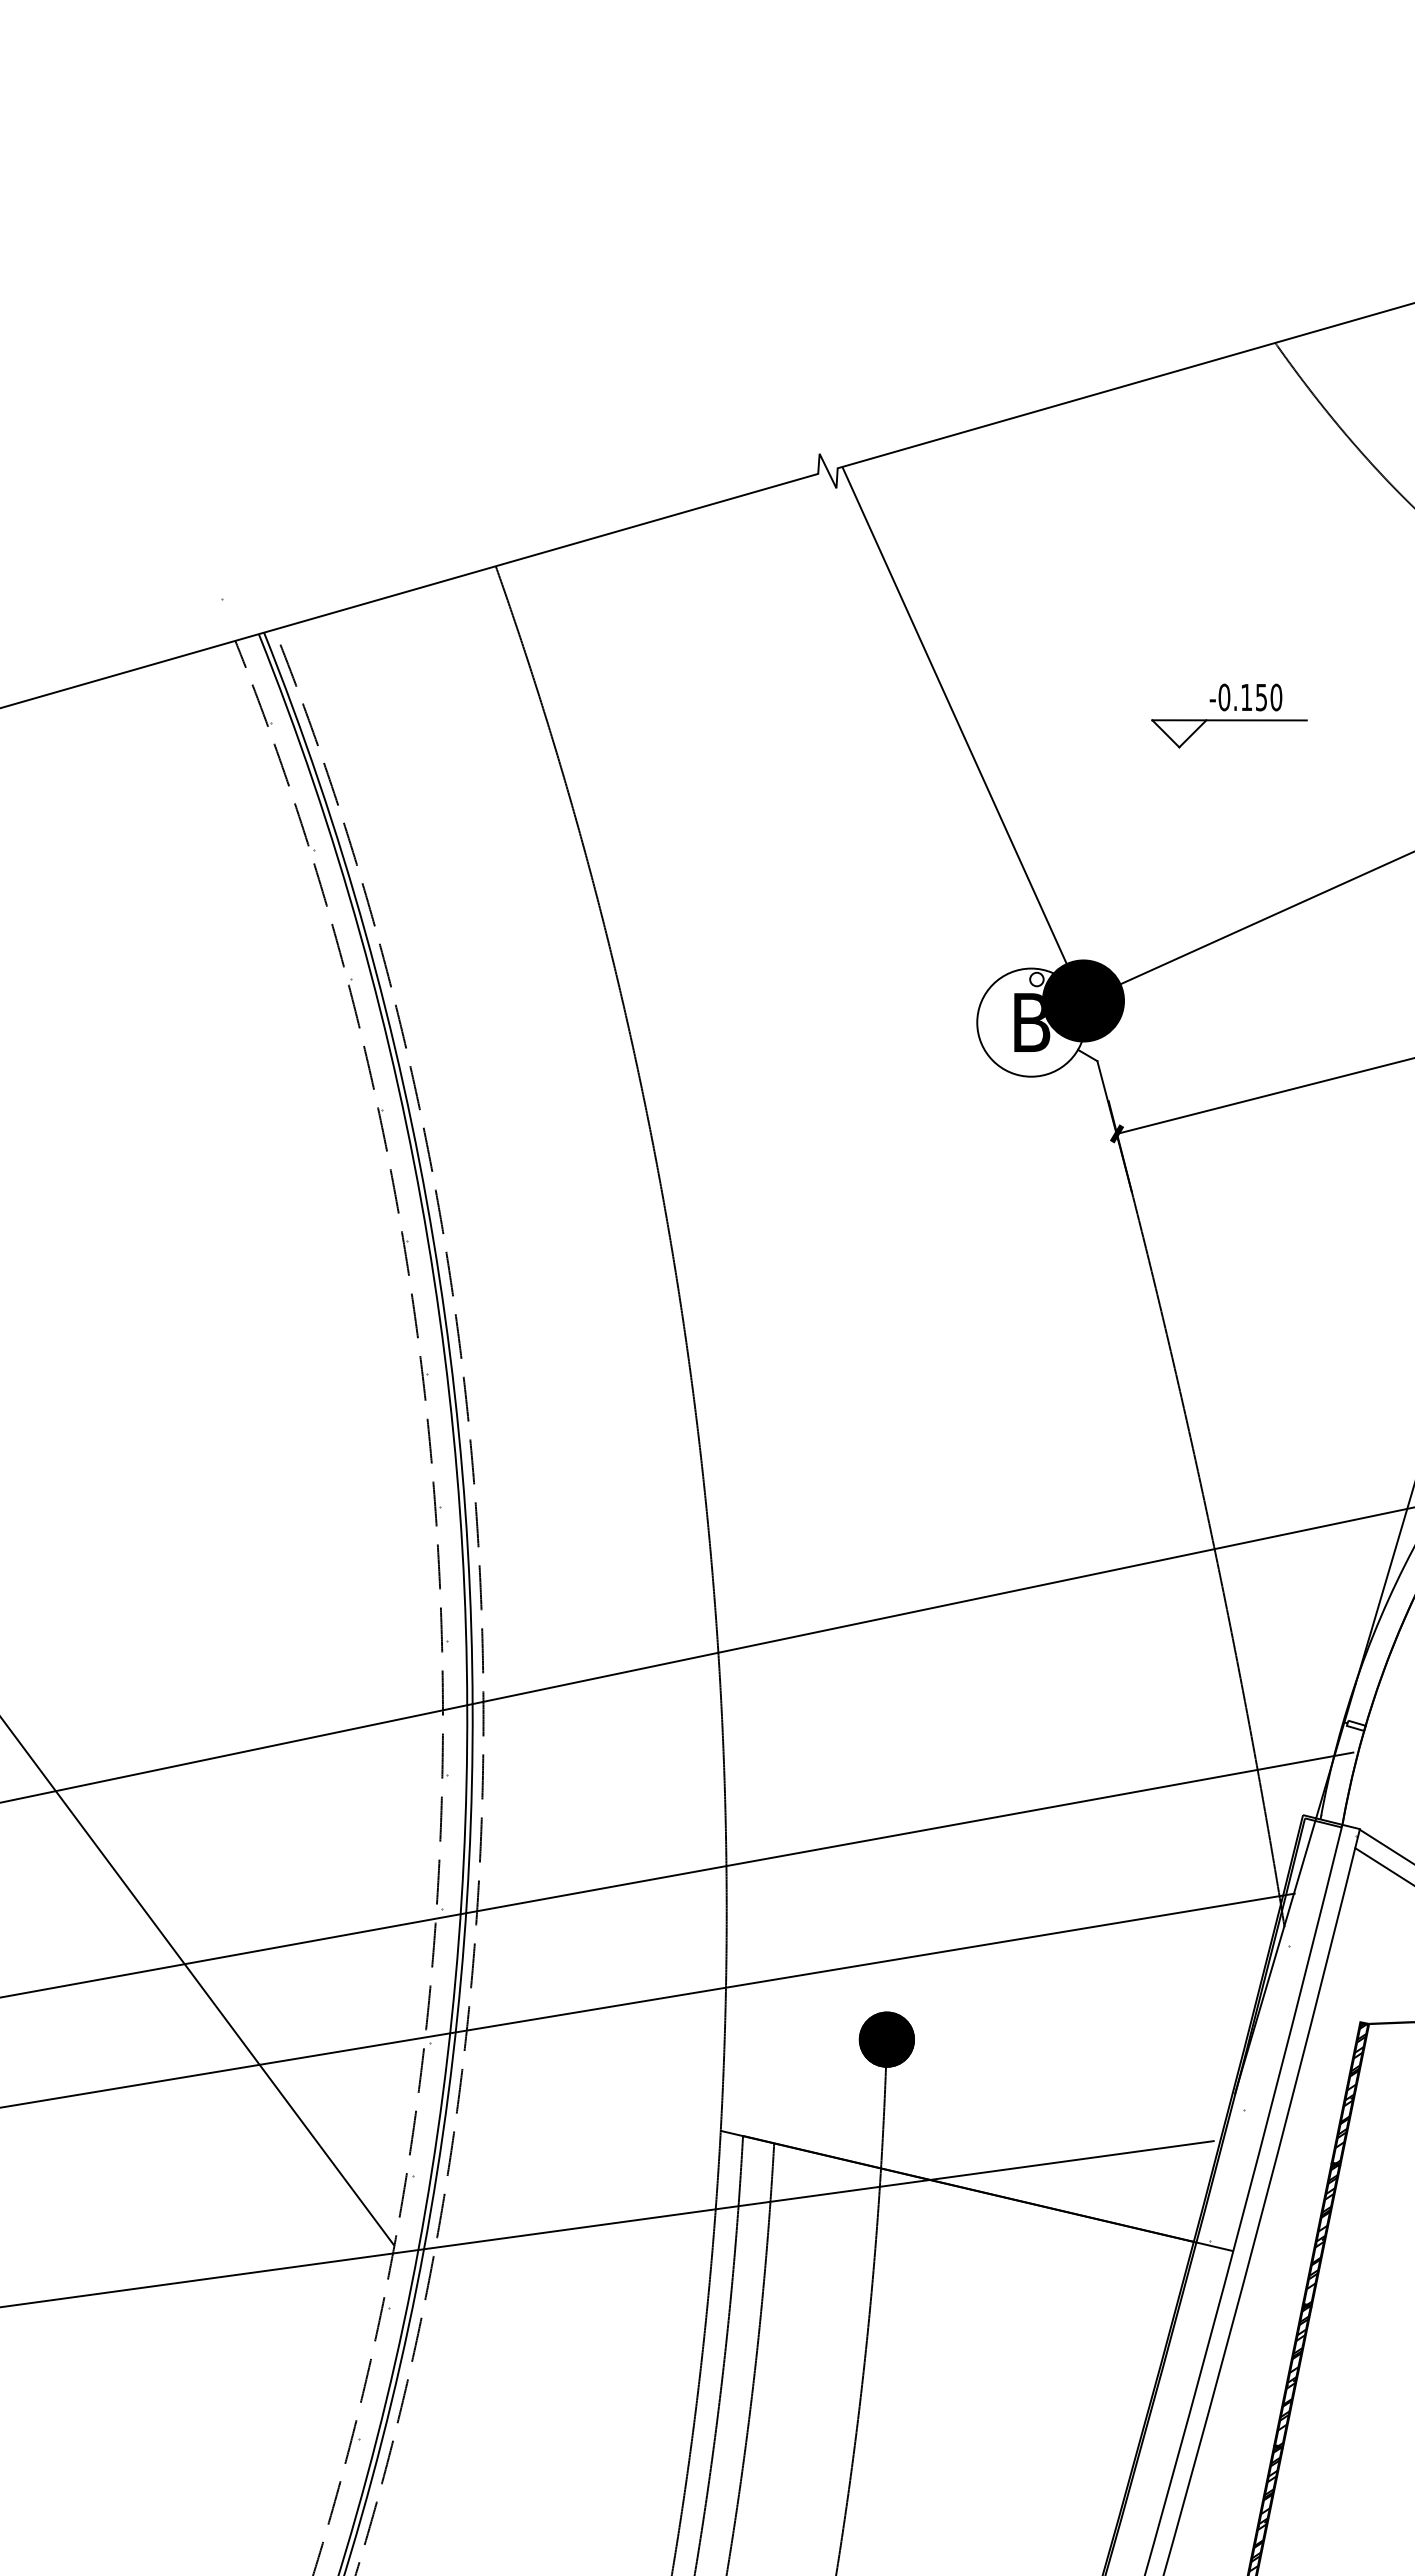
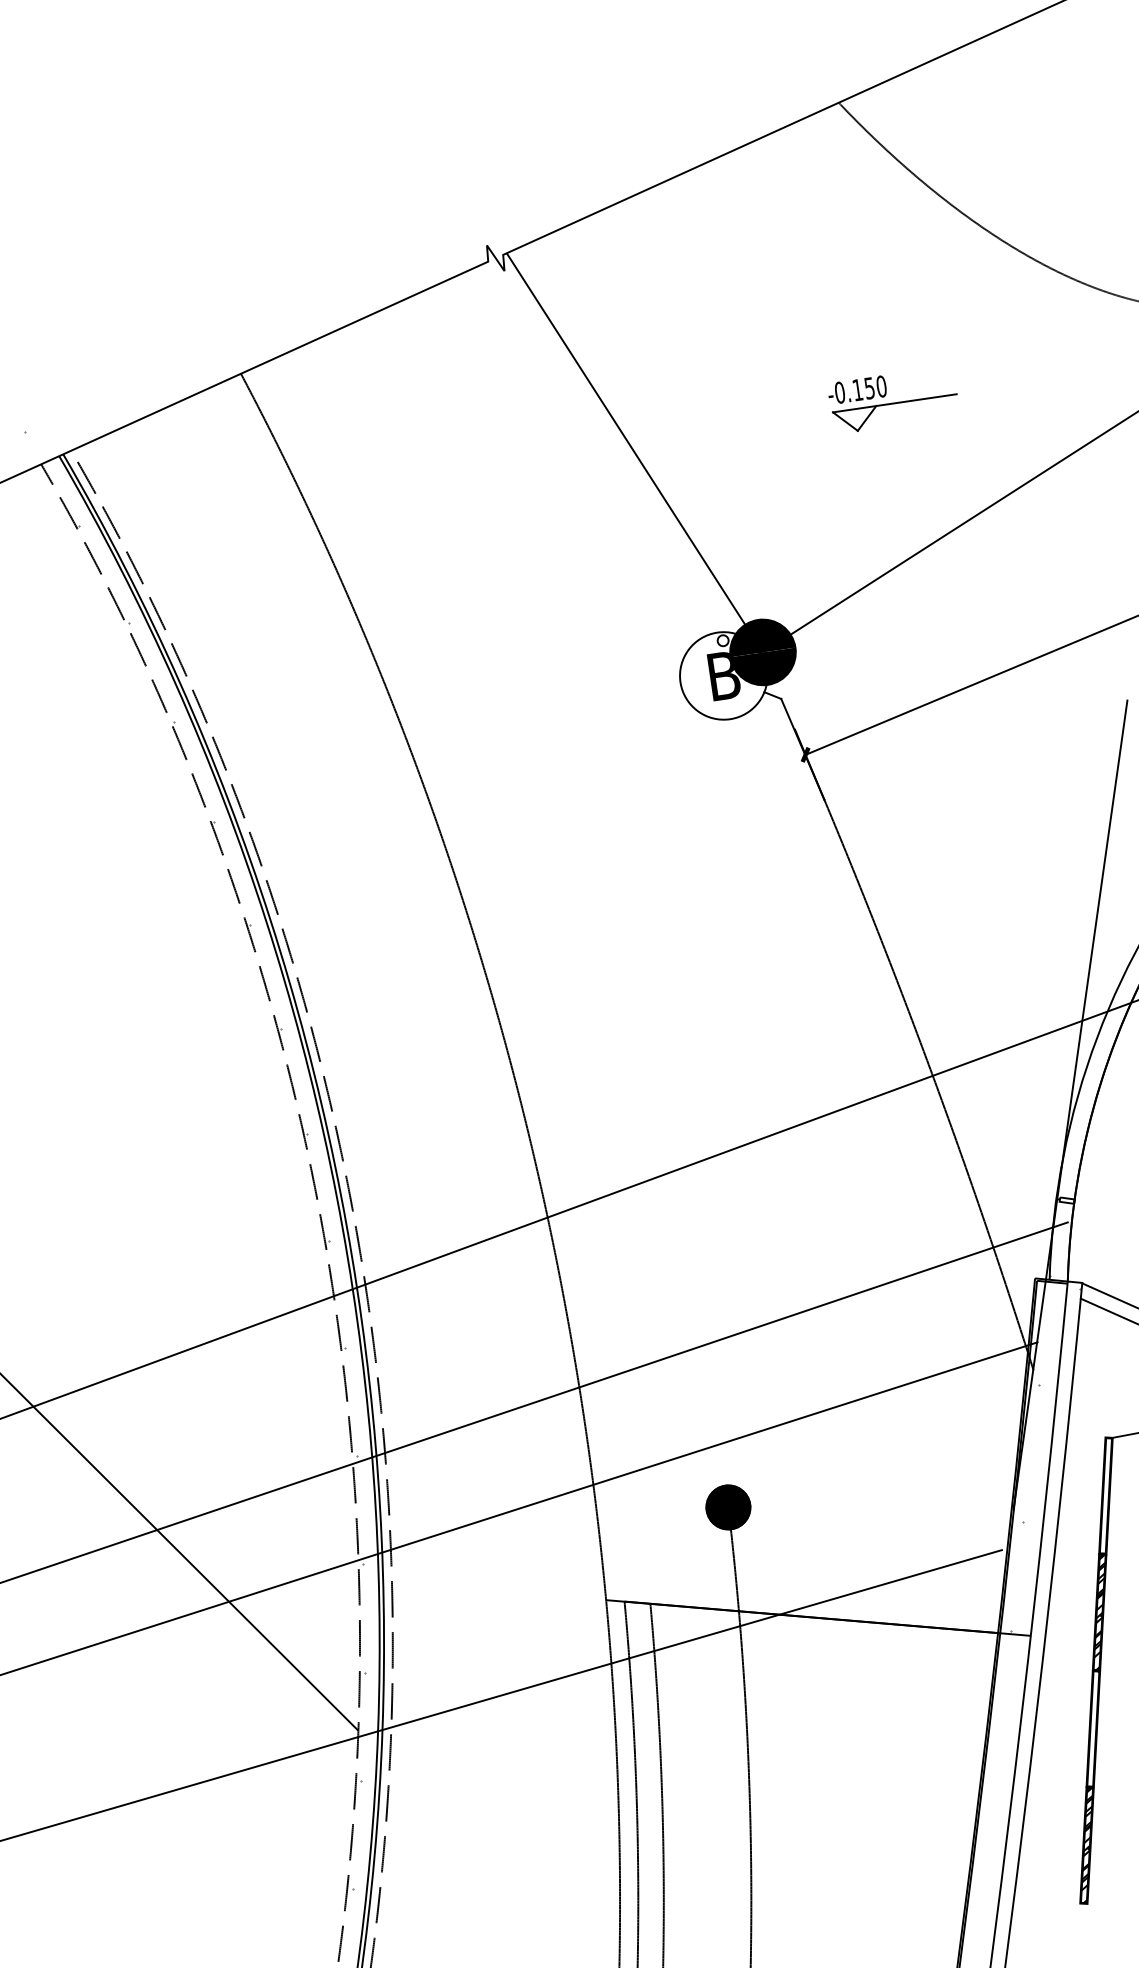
part: (1229, 721) -> (894, 404), moved
hatch: (1350, 2093) -> (1106, 1495), removed
hatch: (1293, 2375) -> (1093, 1728), removed

